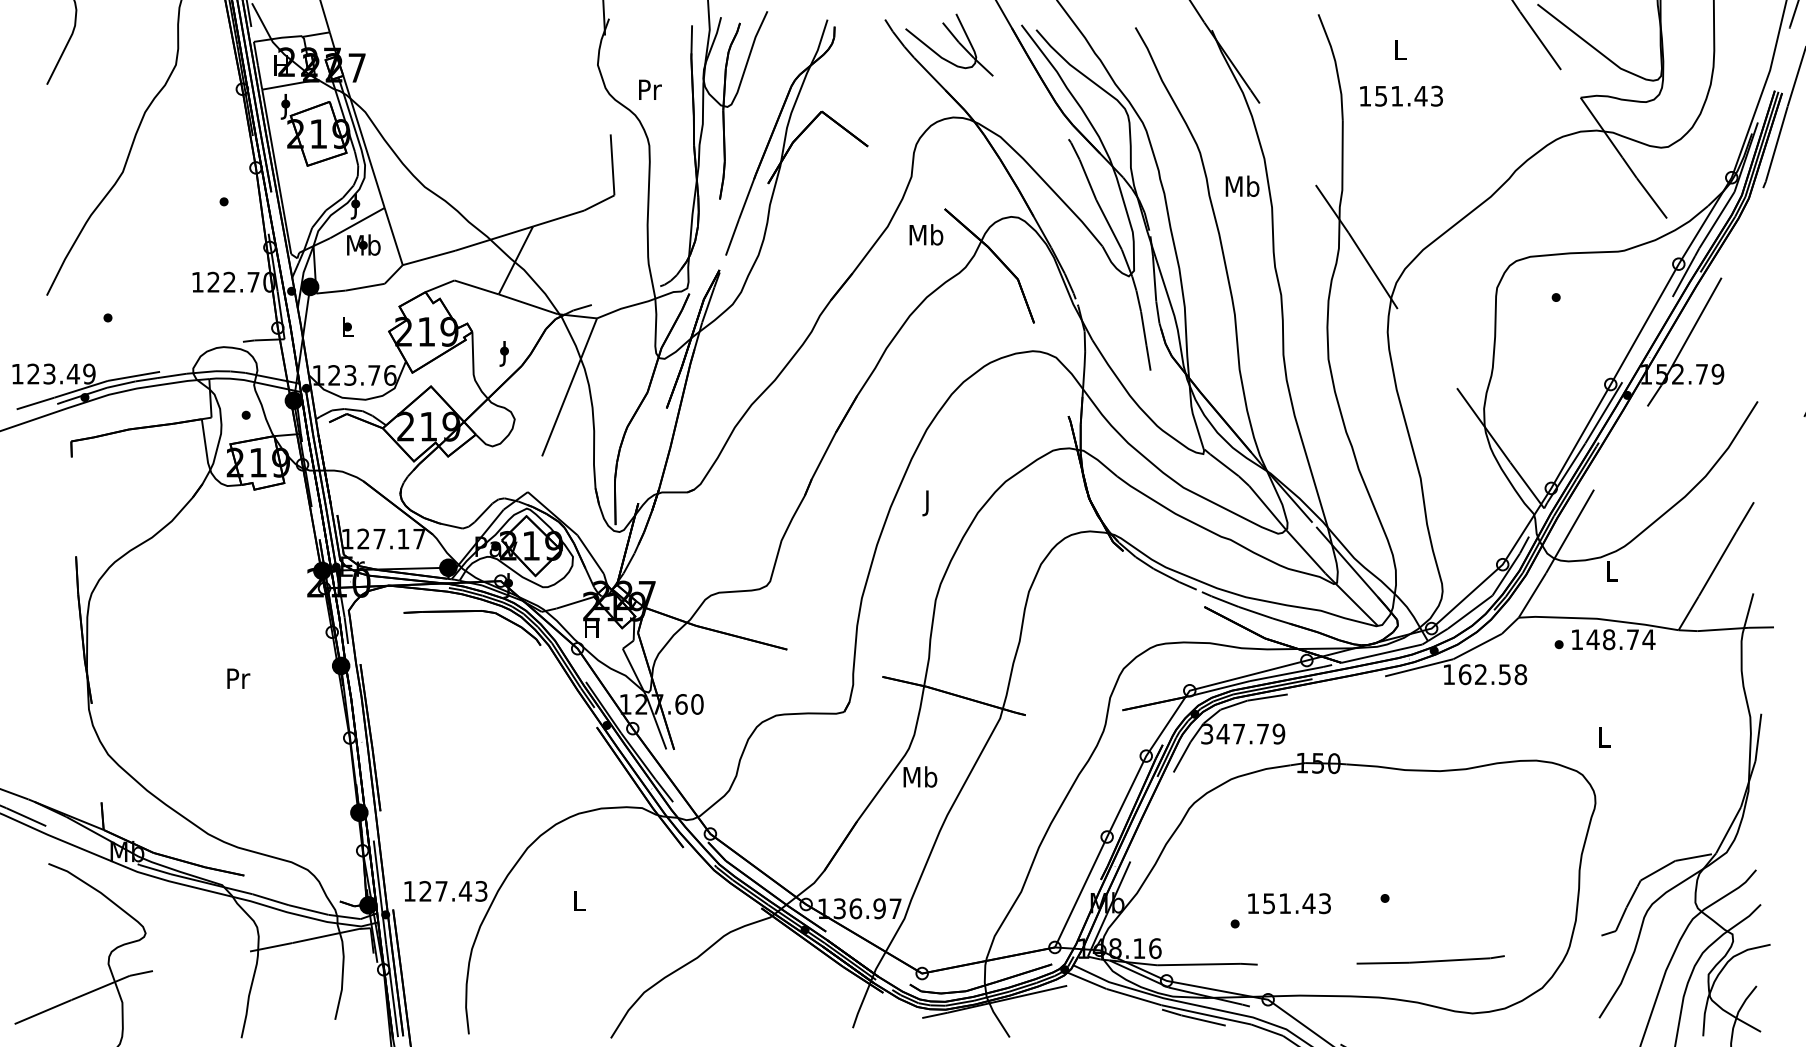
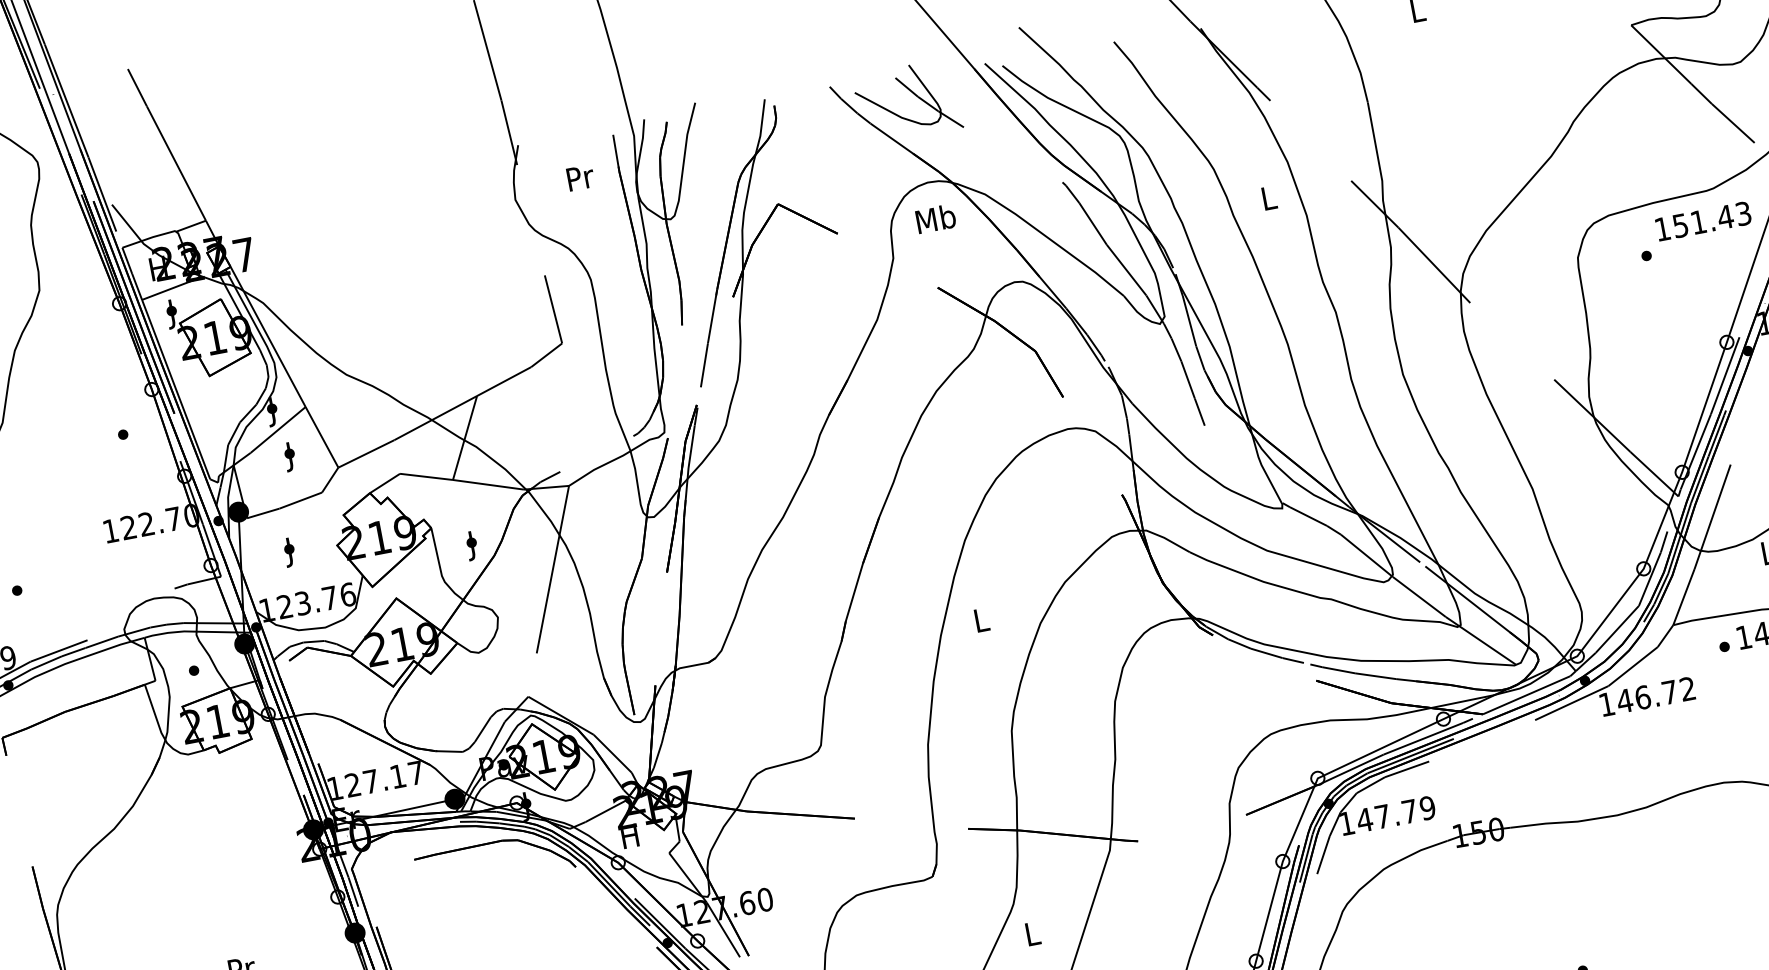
text: (650, 89) -> (580, 177), moved
text: (1401, 95) -> (1703, 220), moved
text: (1242, 185) -> (1268, 197), Mb -> L
text: (926, 234) -> (935, 218), moved
text: (363, 247) -> (290, 456), Mb -> J
text: (347, 329) -> (289, 552), L -> J
text: (927, 503) -> (981, 623), J -> L
text: (1492, 674) -> (1655, 694), 162.58 -> 146.72
text: (1207, 733) -> (1347, 822), 347.79 -> 147.79
text: (920, 776) -> (1032, 933), Mb -> L

